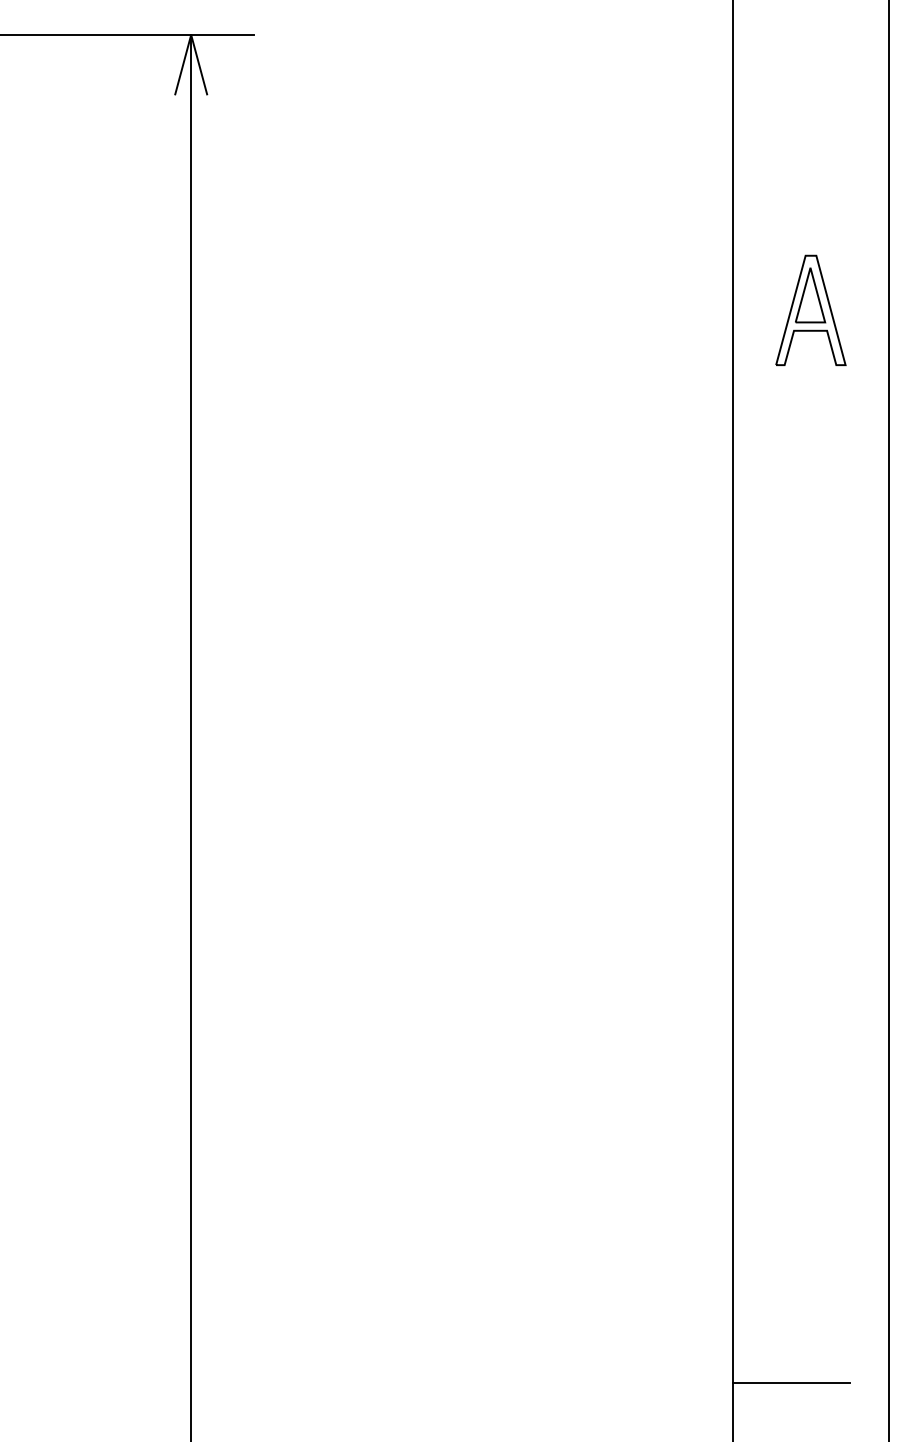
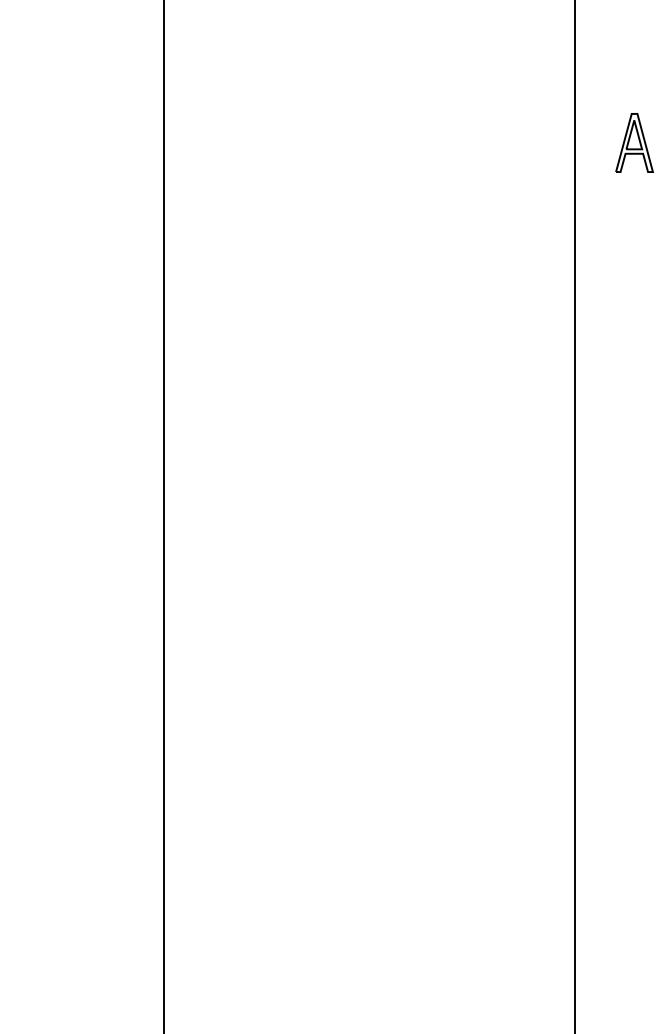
part: (810, 309) -> (634, 142), size x0.7
line: (790, 1383) -> (619, 957), removed

